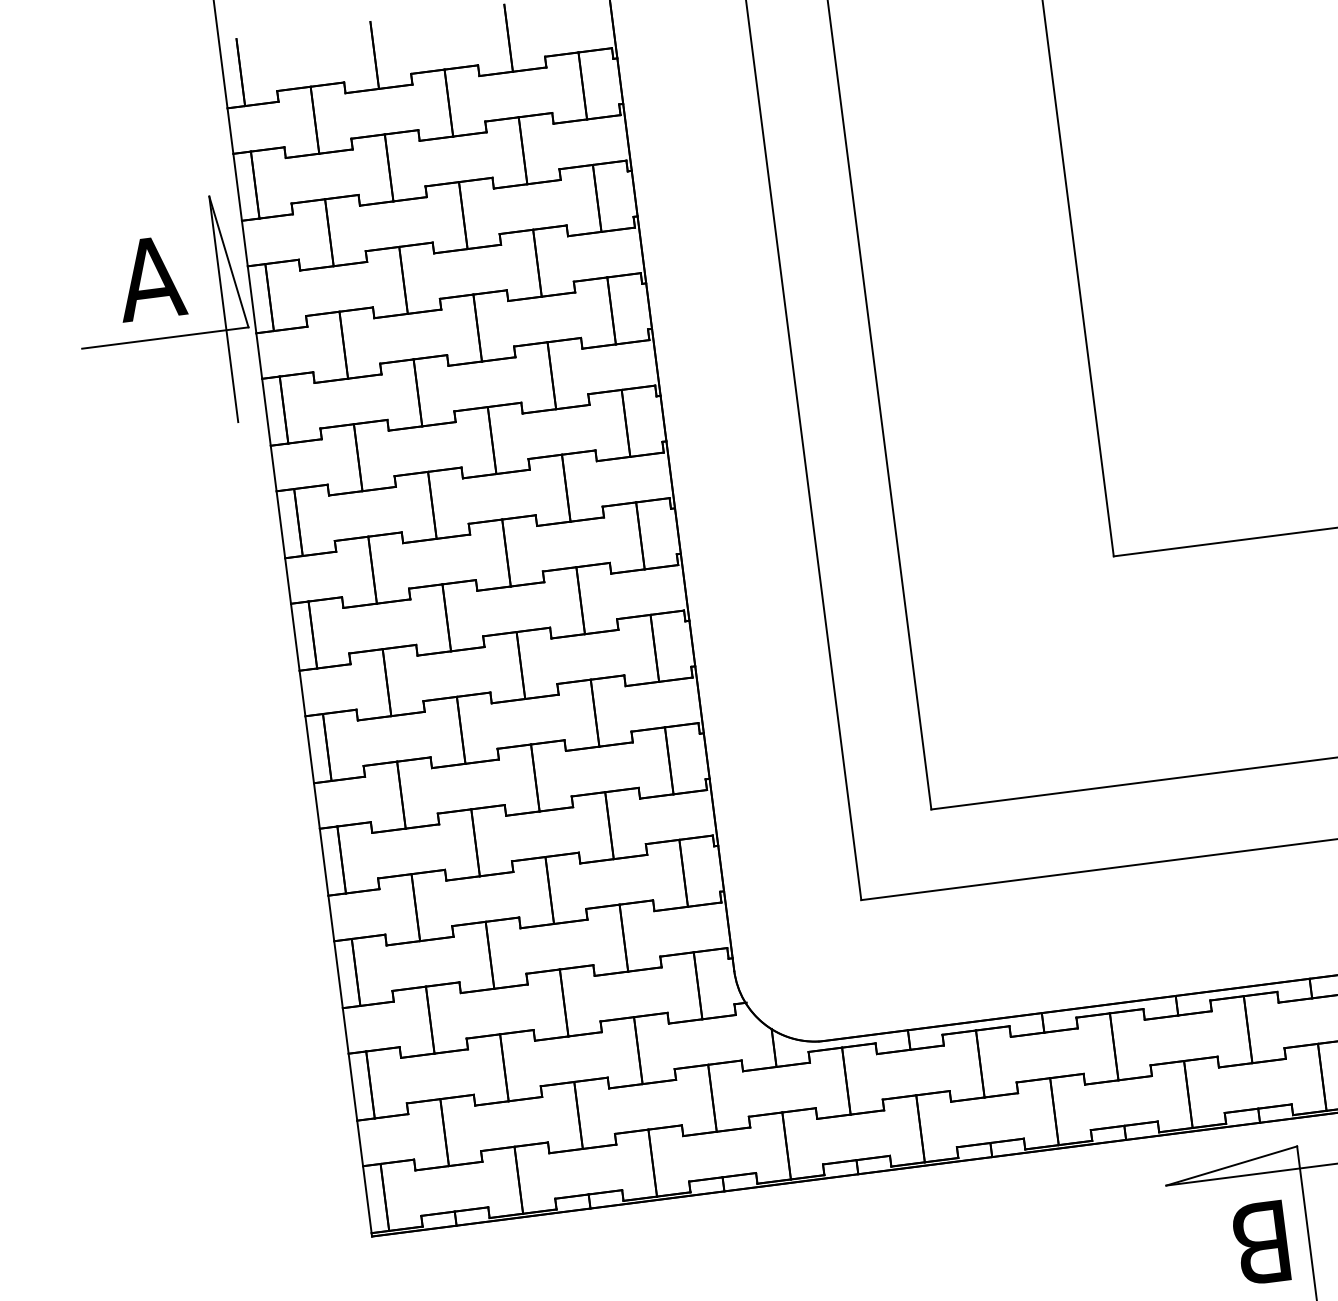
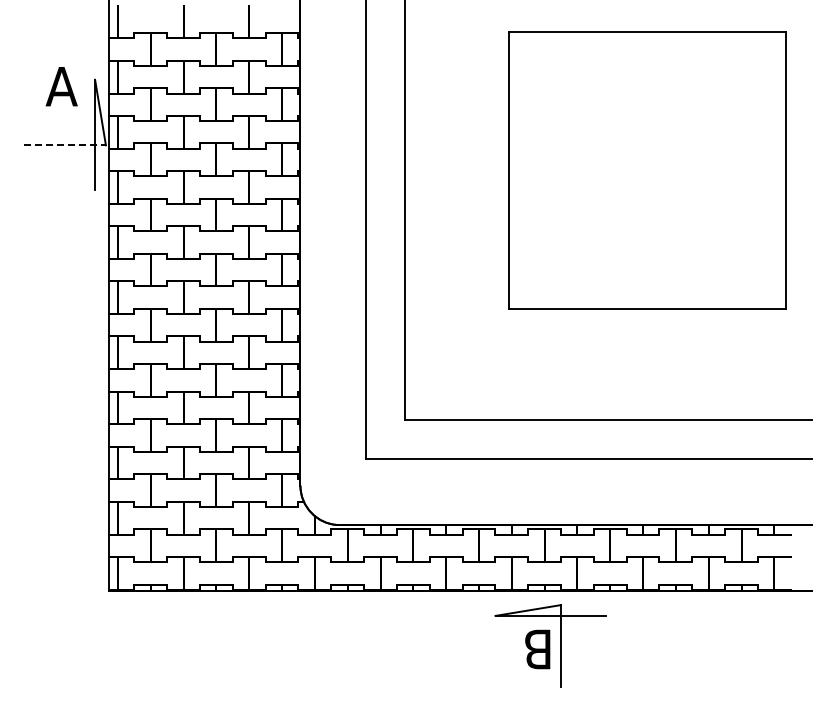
text: (150, 278) -> (61, 86), moved
line: (166, 338) -> (65, 145), solid -> dashed

